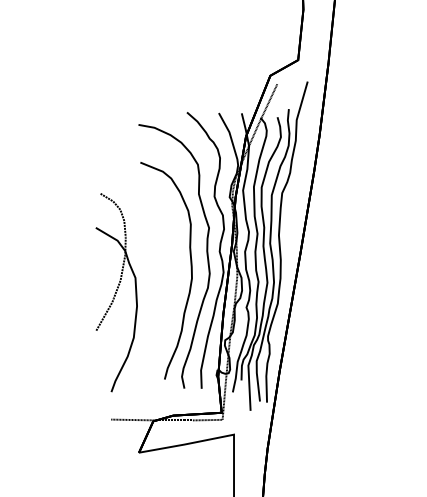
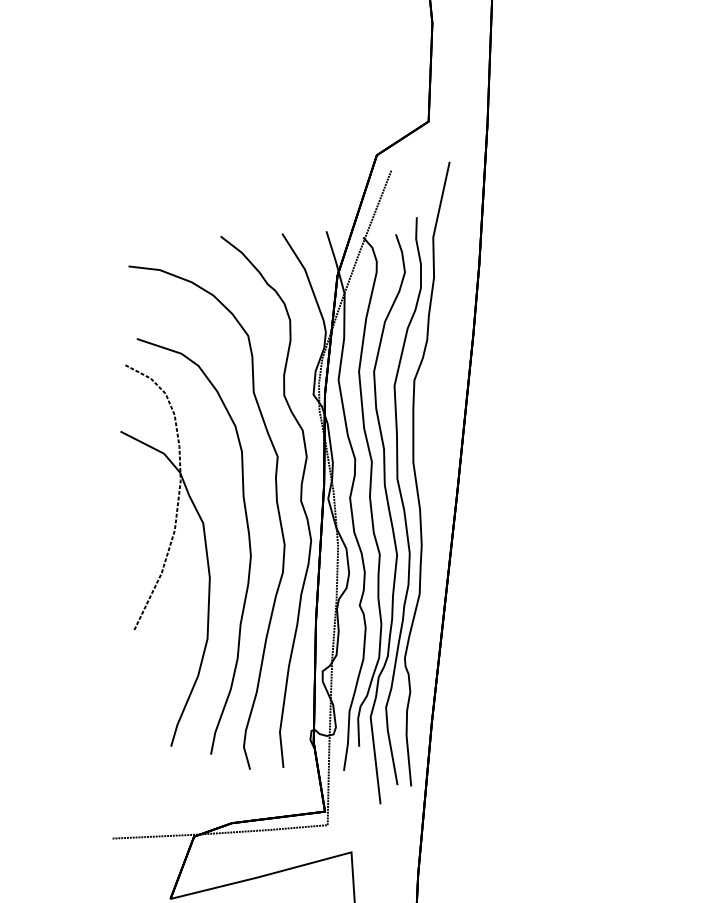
part: (116, 292) -> (168, 553), moved

